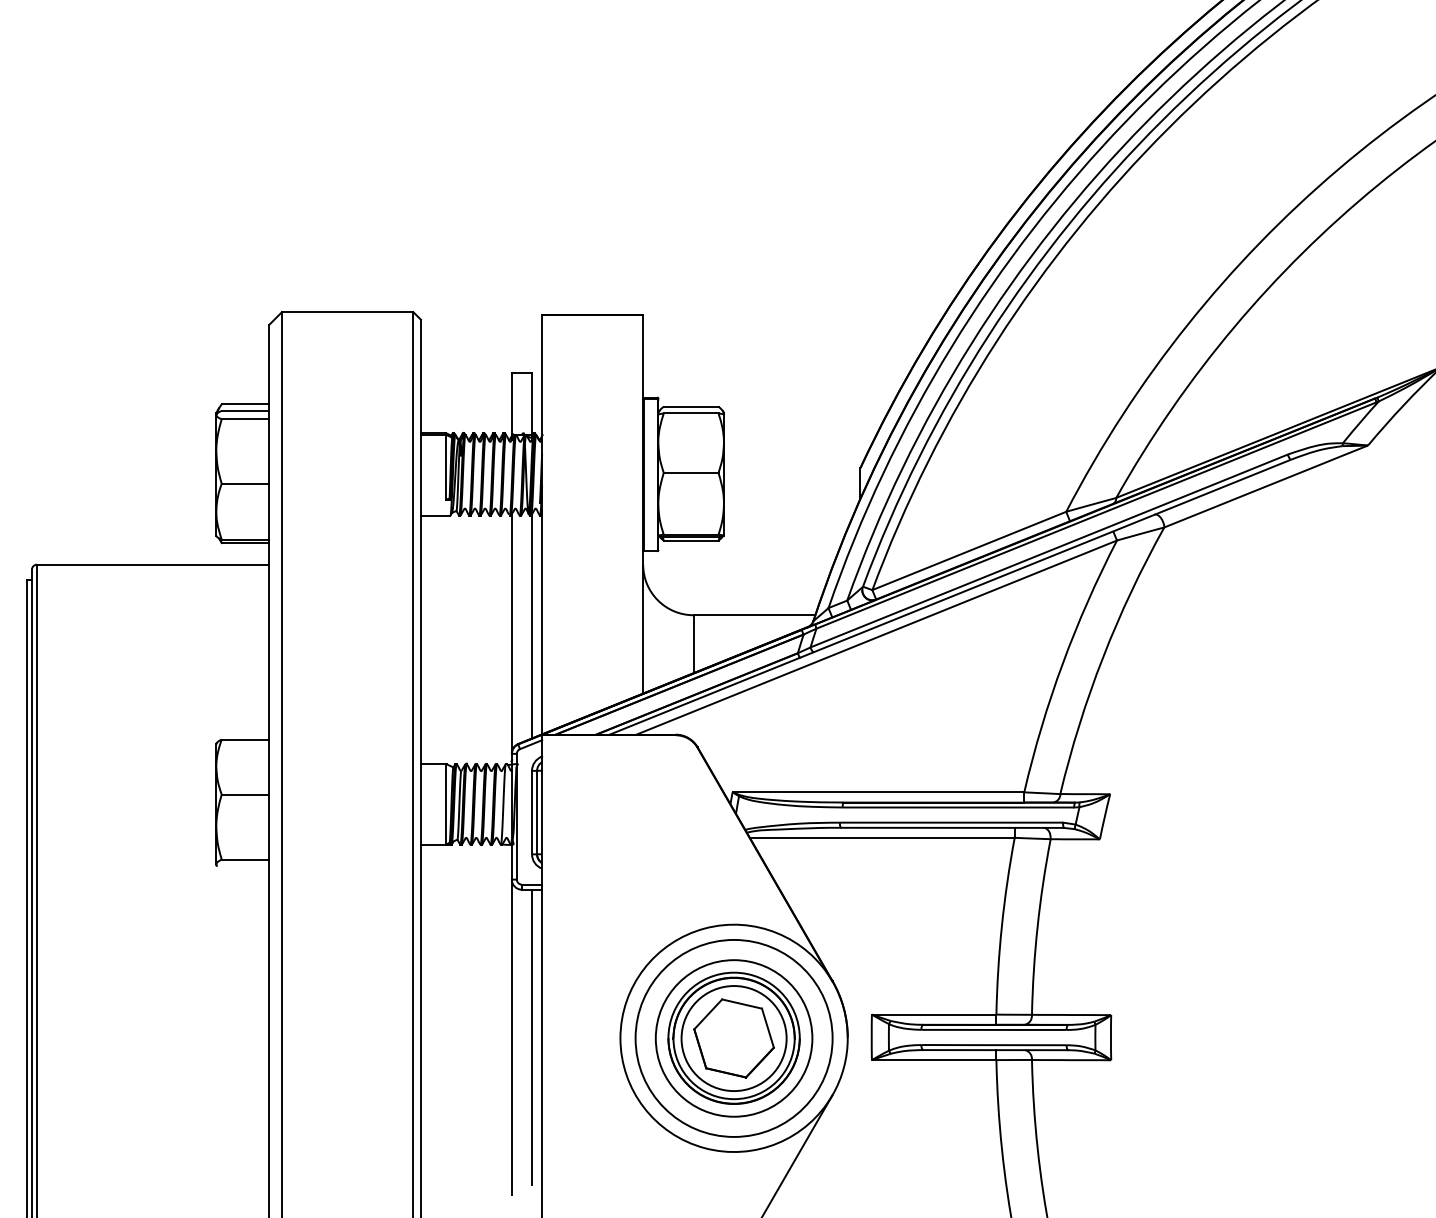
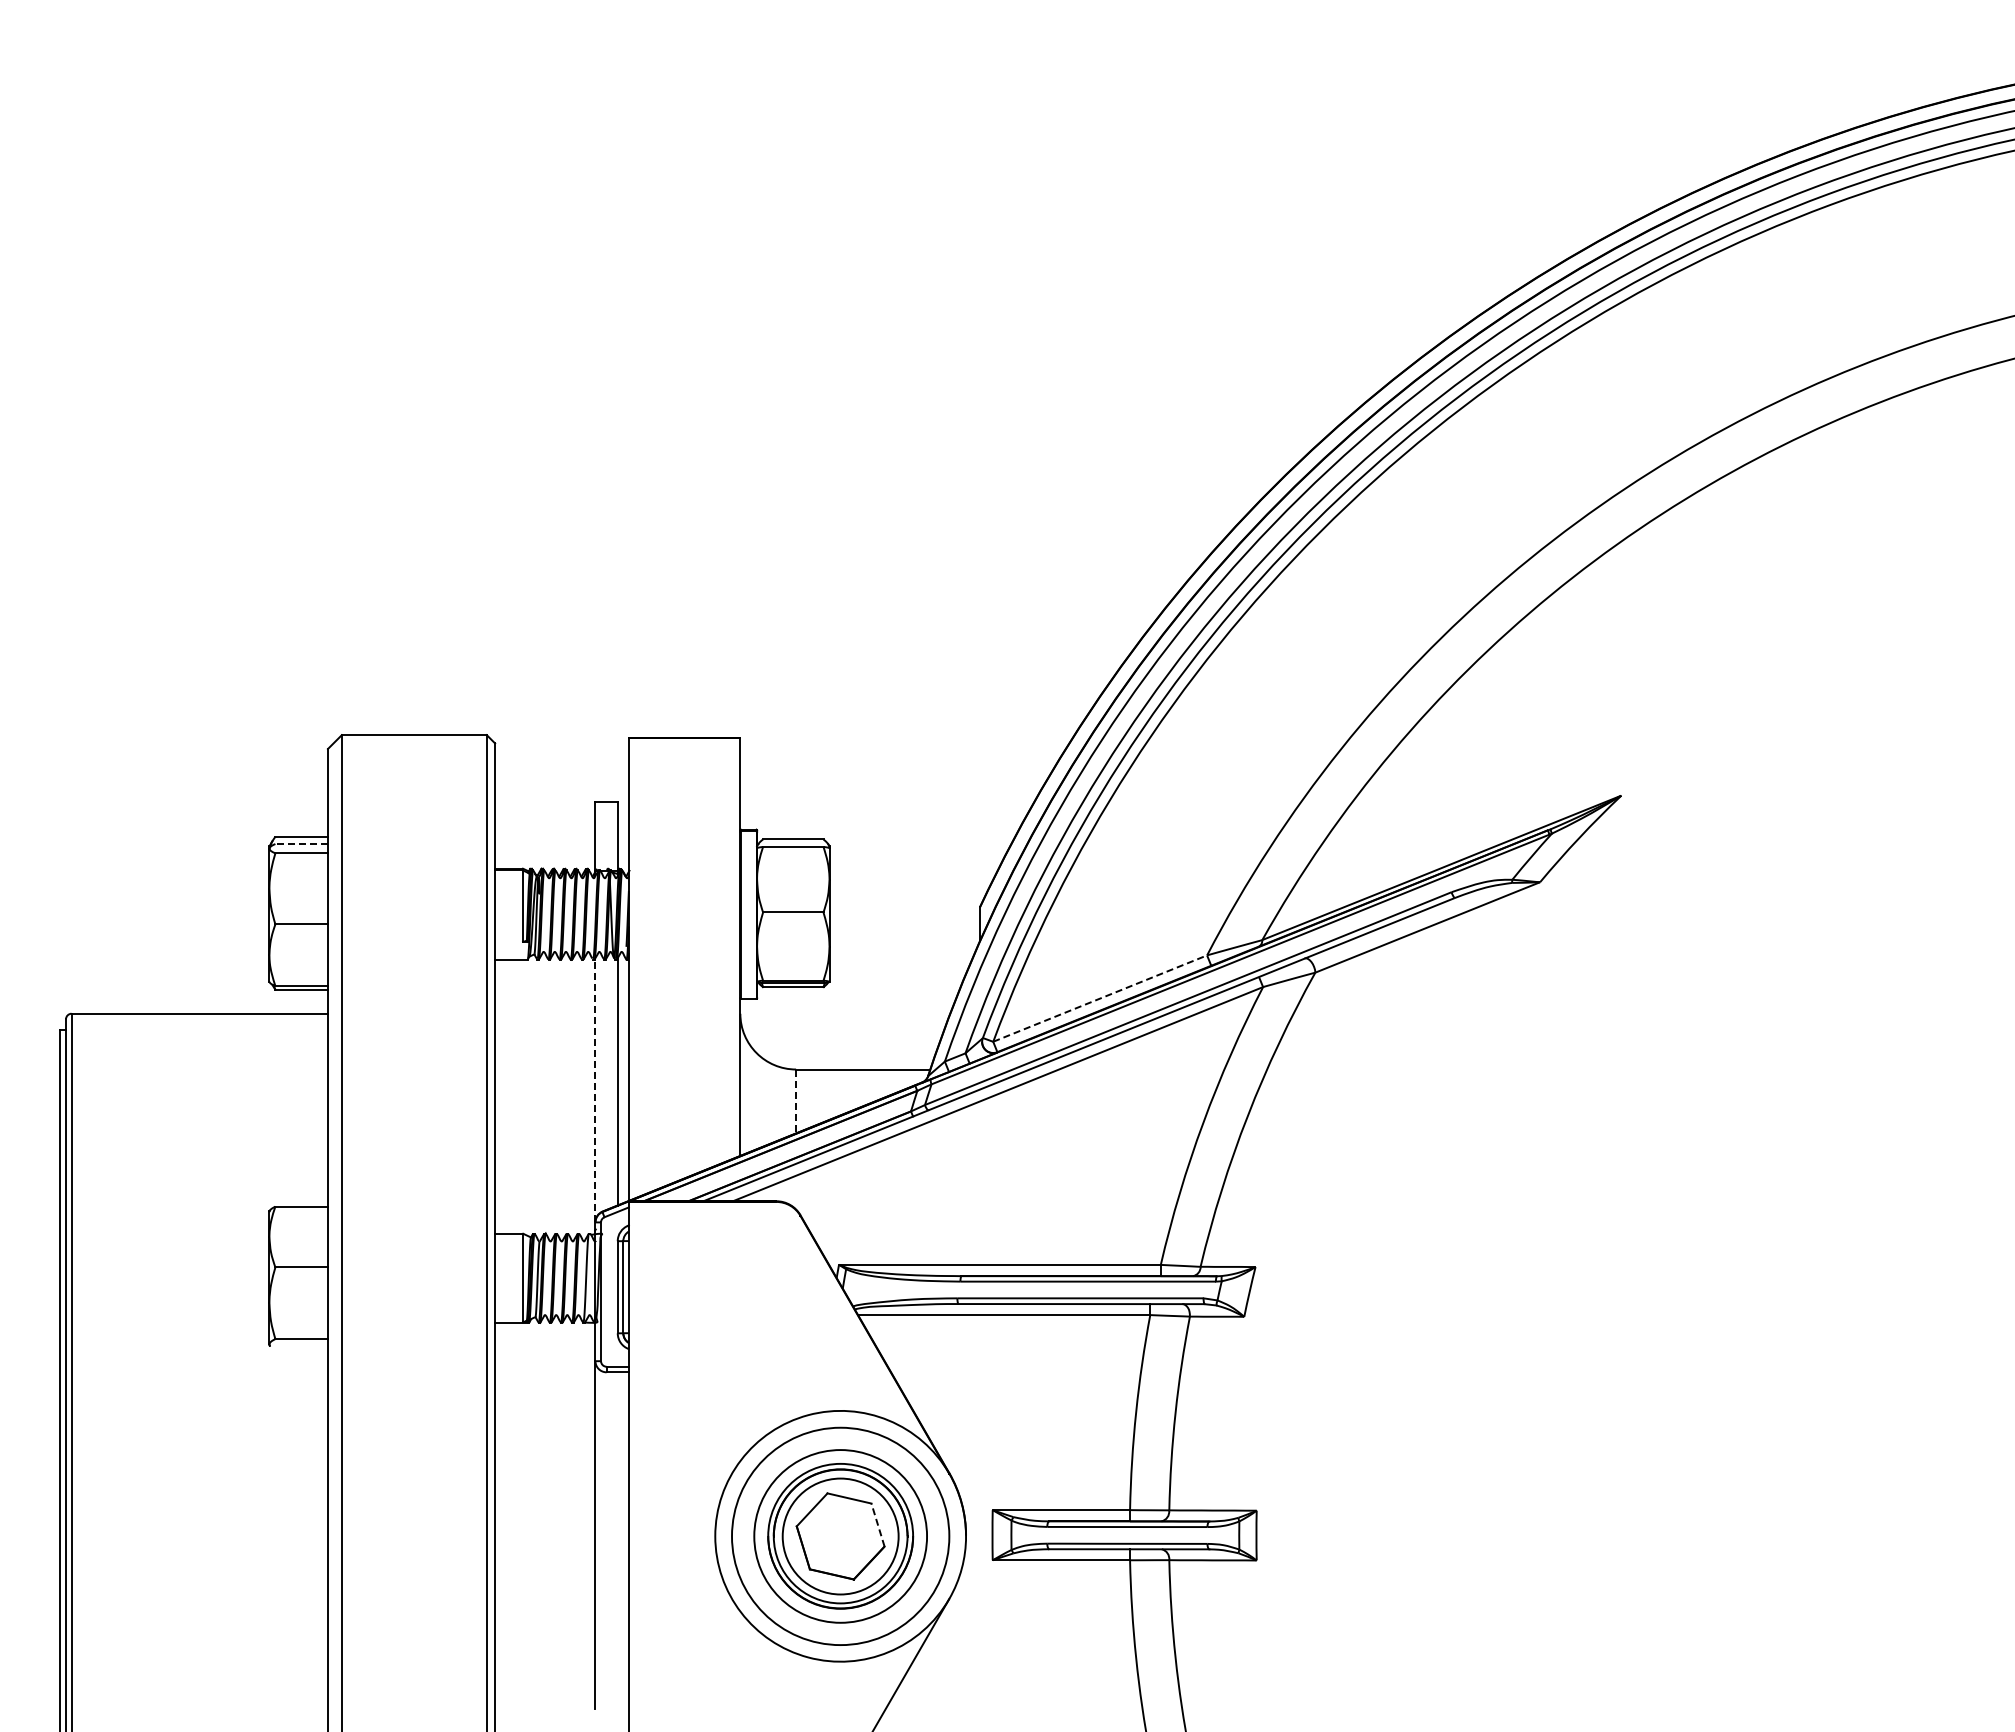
line: (245, 411) -> (301, 844), solid -> dashed
line: (969, 550) -> (1100, 998), solid -> dashed
line: (511, 634) -> (595, 1090), solid -> dashed
line: (694, 644) -> (796, 1101), solid -> dashed
line: (768, 1028) -> (878, 1525), solid -> dashed
line: (531, 1036) -> (617, 1534), removed

